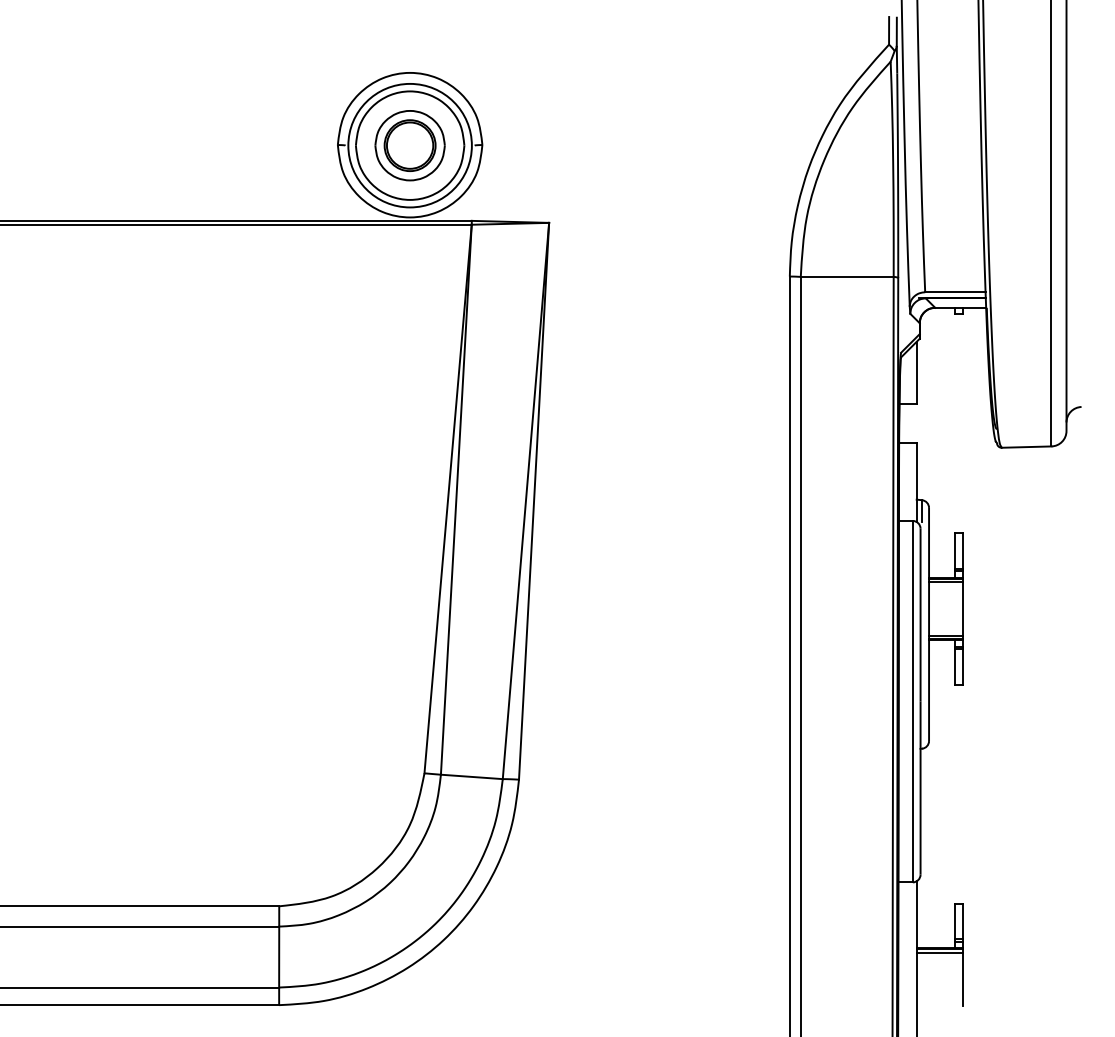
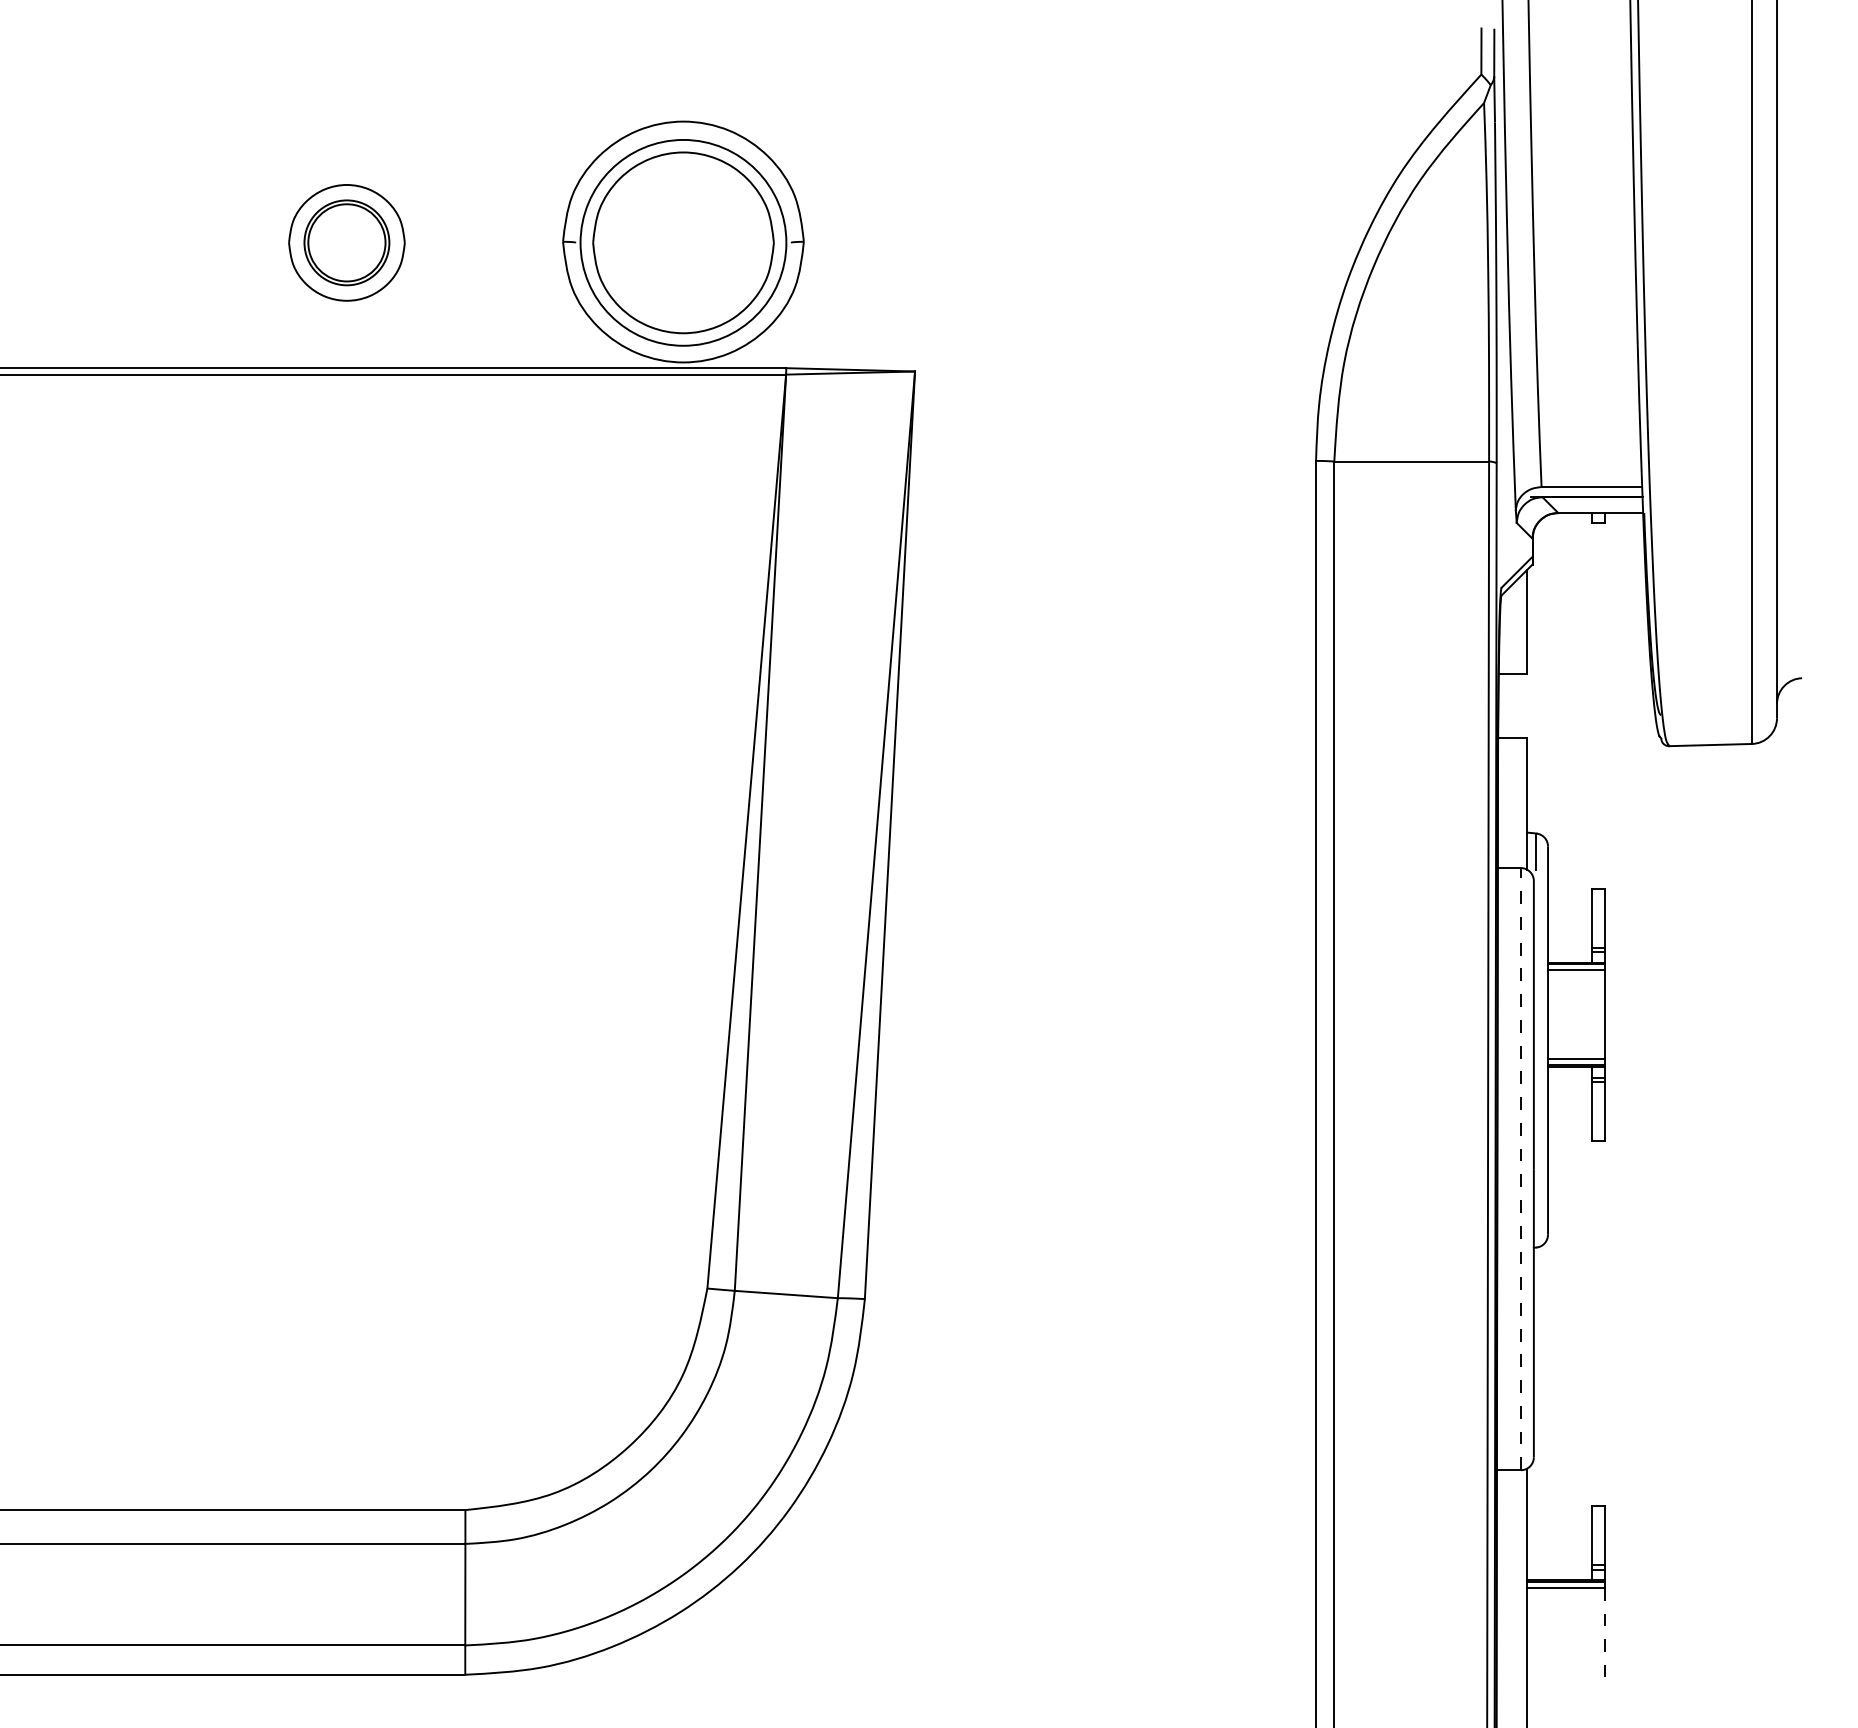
part: (409, 145) -> (345, 242), moved
line: (912, 701) -> (1520, 1168), solid -> dashed
line: (963, 979) -> (1605, 1632), solid -> dashed

